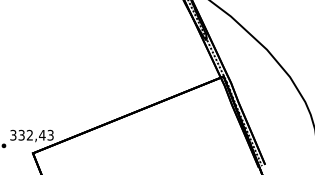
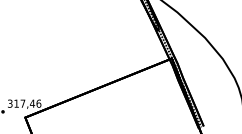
text: (35, 134) -> (27, 103), 332,43 -> 317,46

